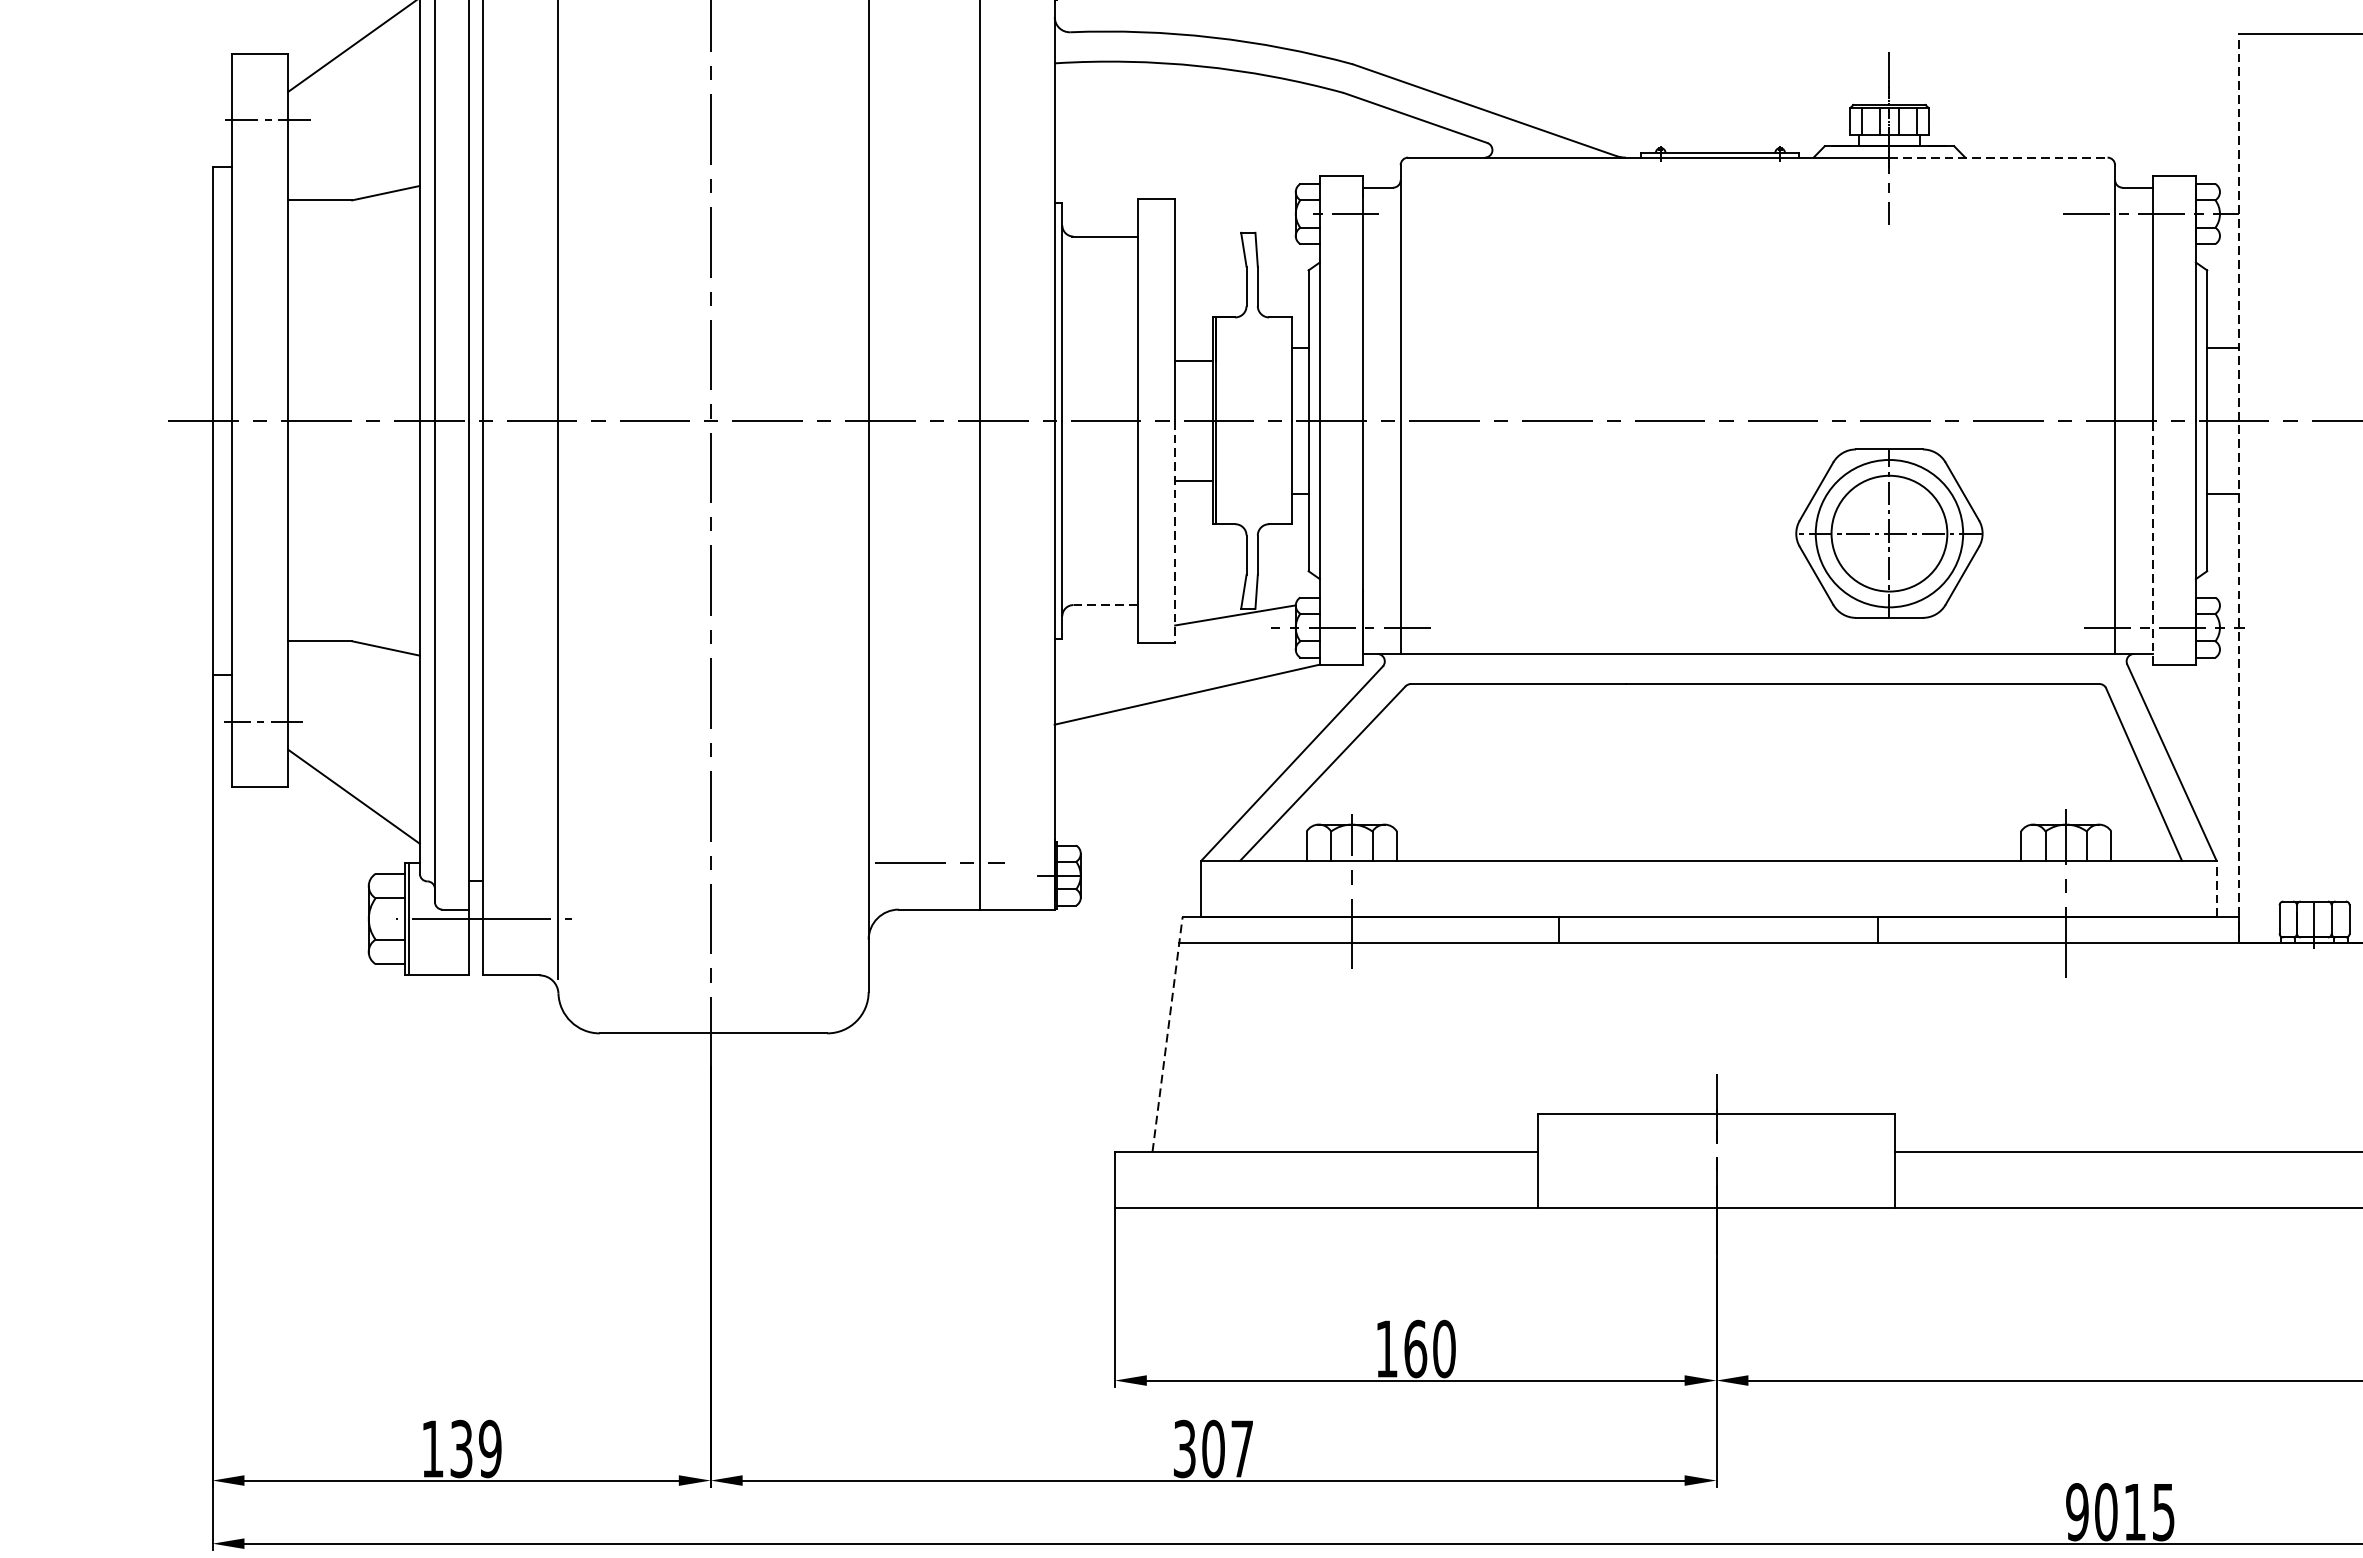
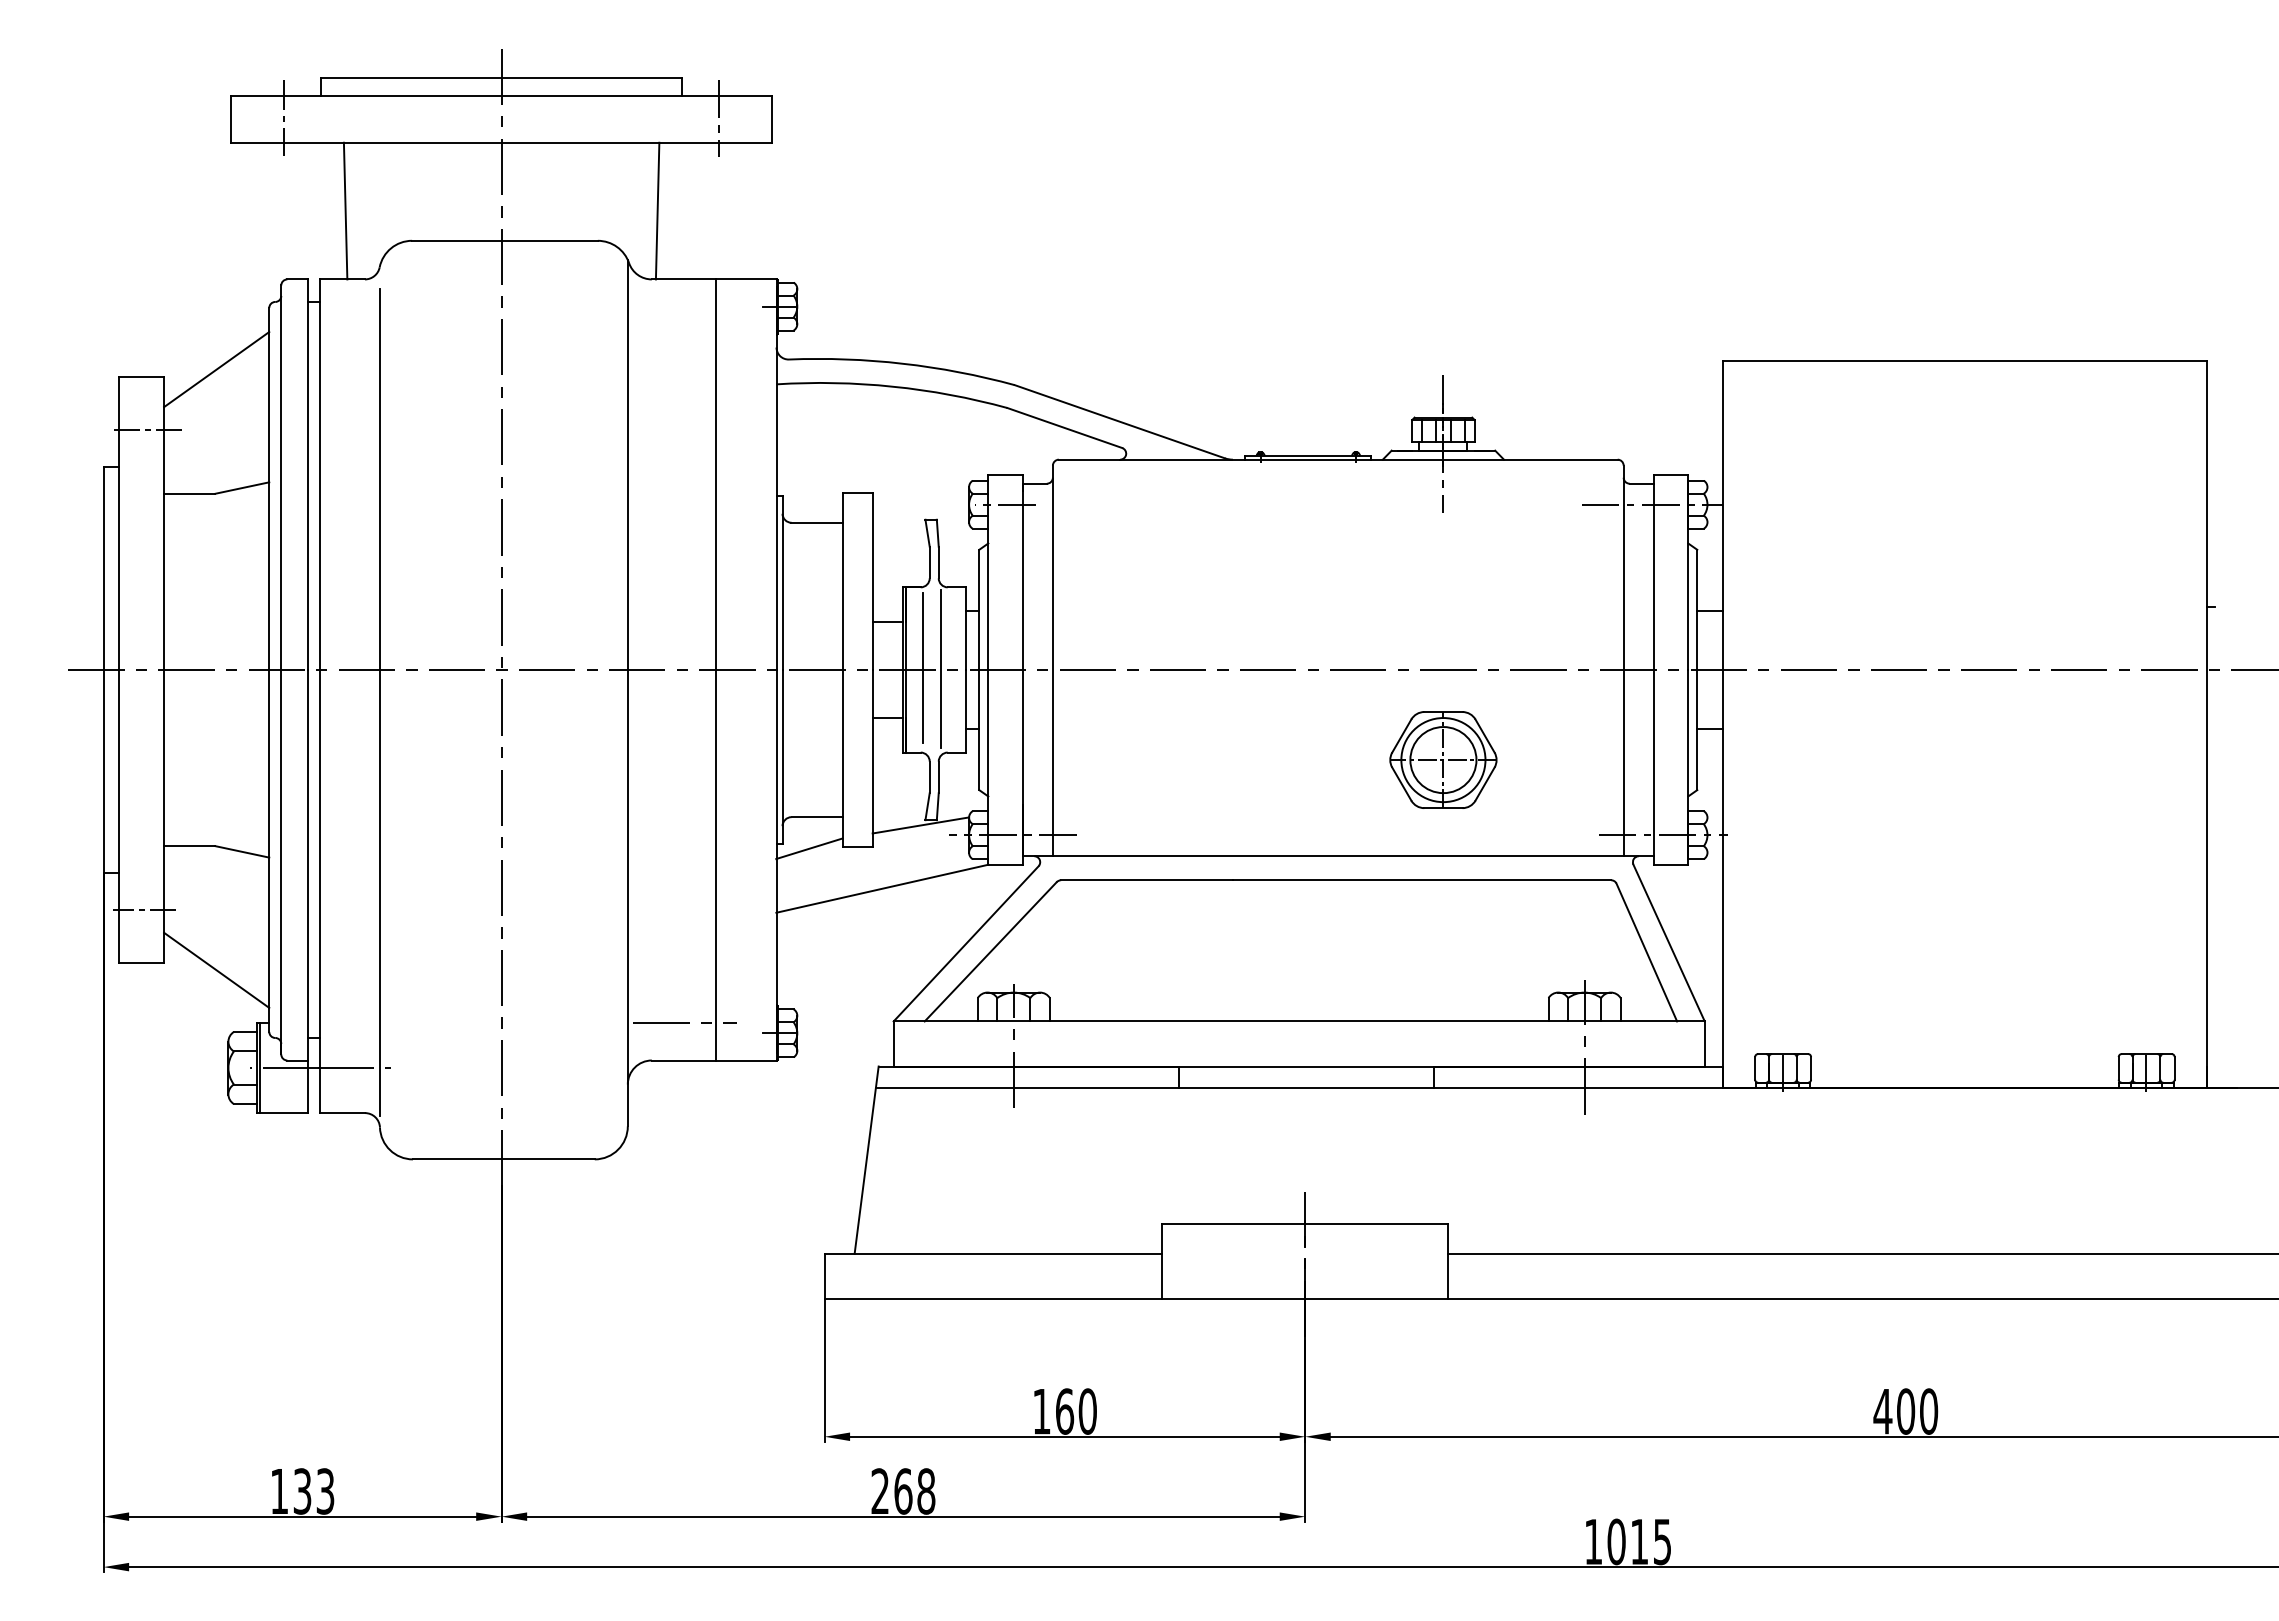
line: (1999, 157) -> (1531, 459), dashed -> solid
line: (1238, 418) -> (923, 668), added
line: (1261, 418) -> (941, 668), added
line: (2238, 487) -> (1722, 723), dashed -> solid
line: (1174, 531) -> (872, 758), dashed -> solid
part: (1889, 532) -> (1443, 759), size x0.71
line: (2152, 542) -> (1653, 767), dashed -> solid
line: (1106, 605) -> (817, 817), dashed -> solid
line: (1096, 644) -> (809, 848), added
line: (2216, 888) -> (1704, 1043), dashed -> solid
line: (1167, 1033) -> (866, 1159), dashed -> solid
text: (490, 1449) -> (325, 1491), 139 -> 133
text: (1213, 1449) -> (903, 1491), 307 -> 268
text: (2077, 1511) -> (1593, 1541), 9015 -> 1015

